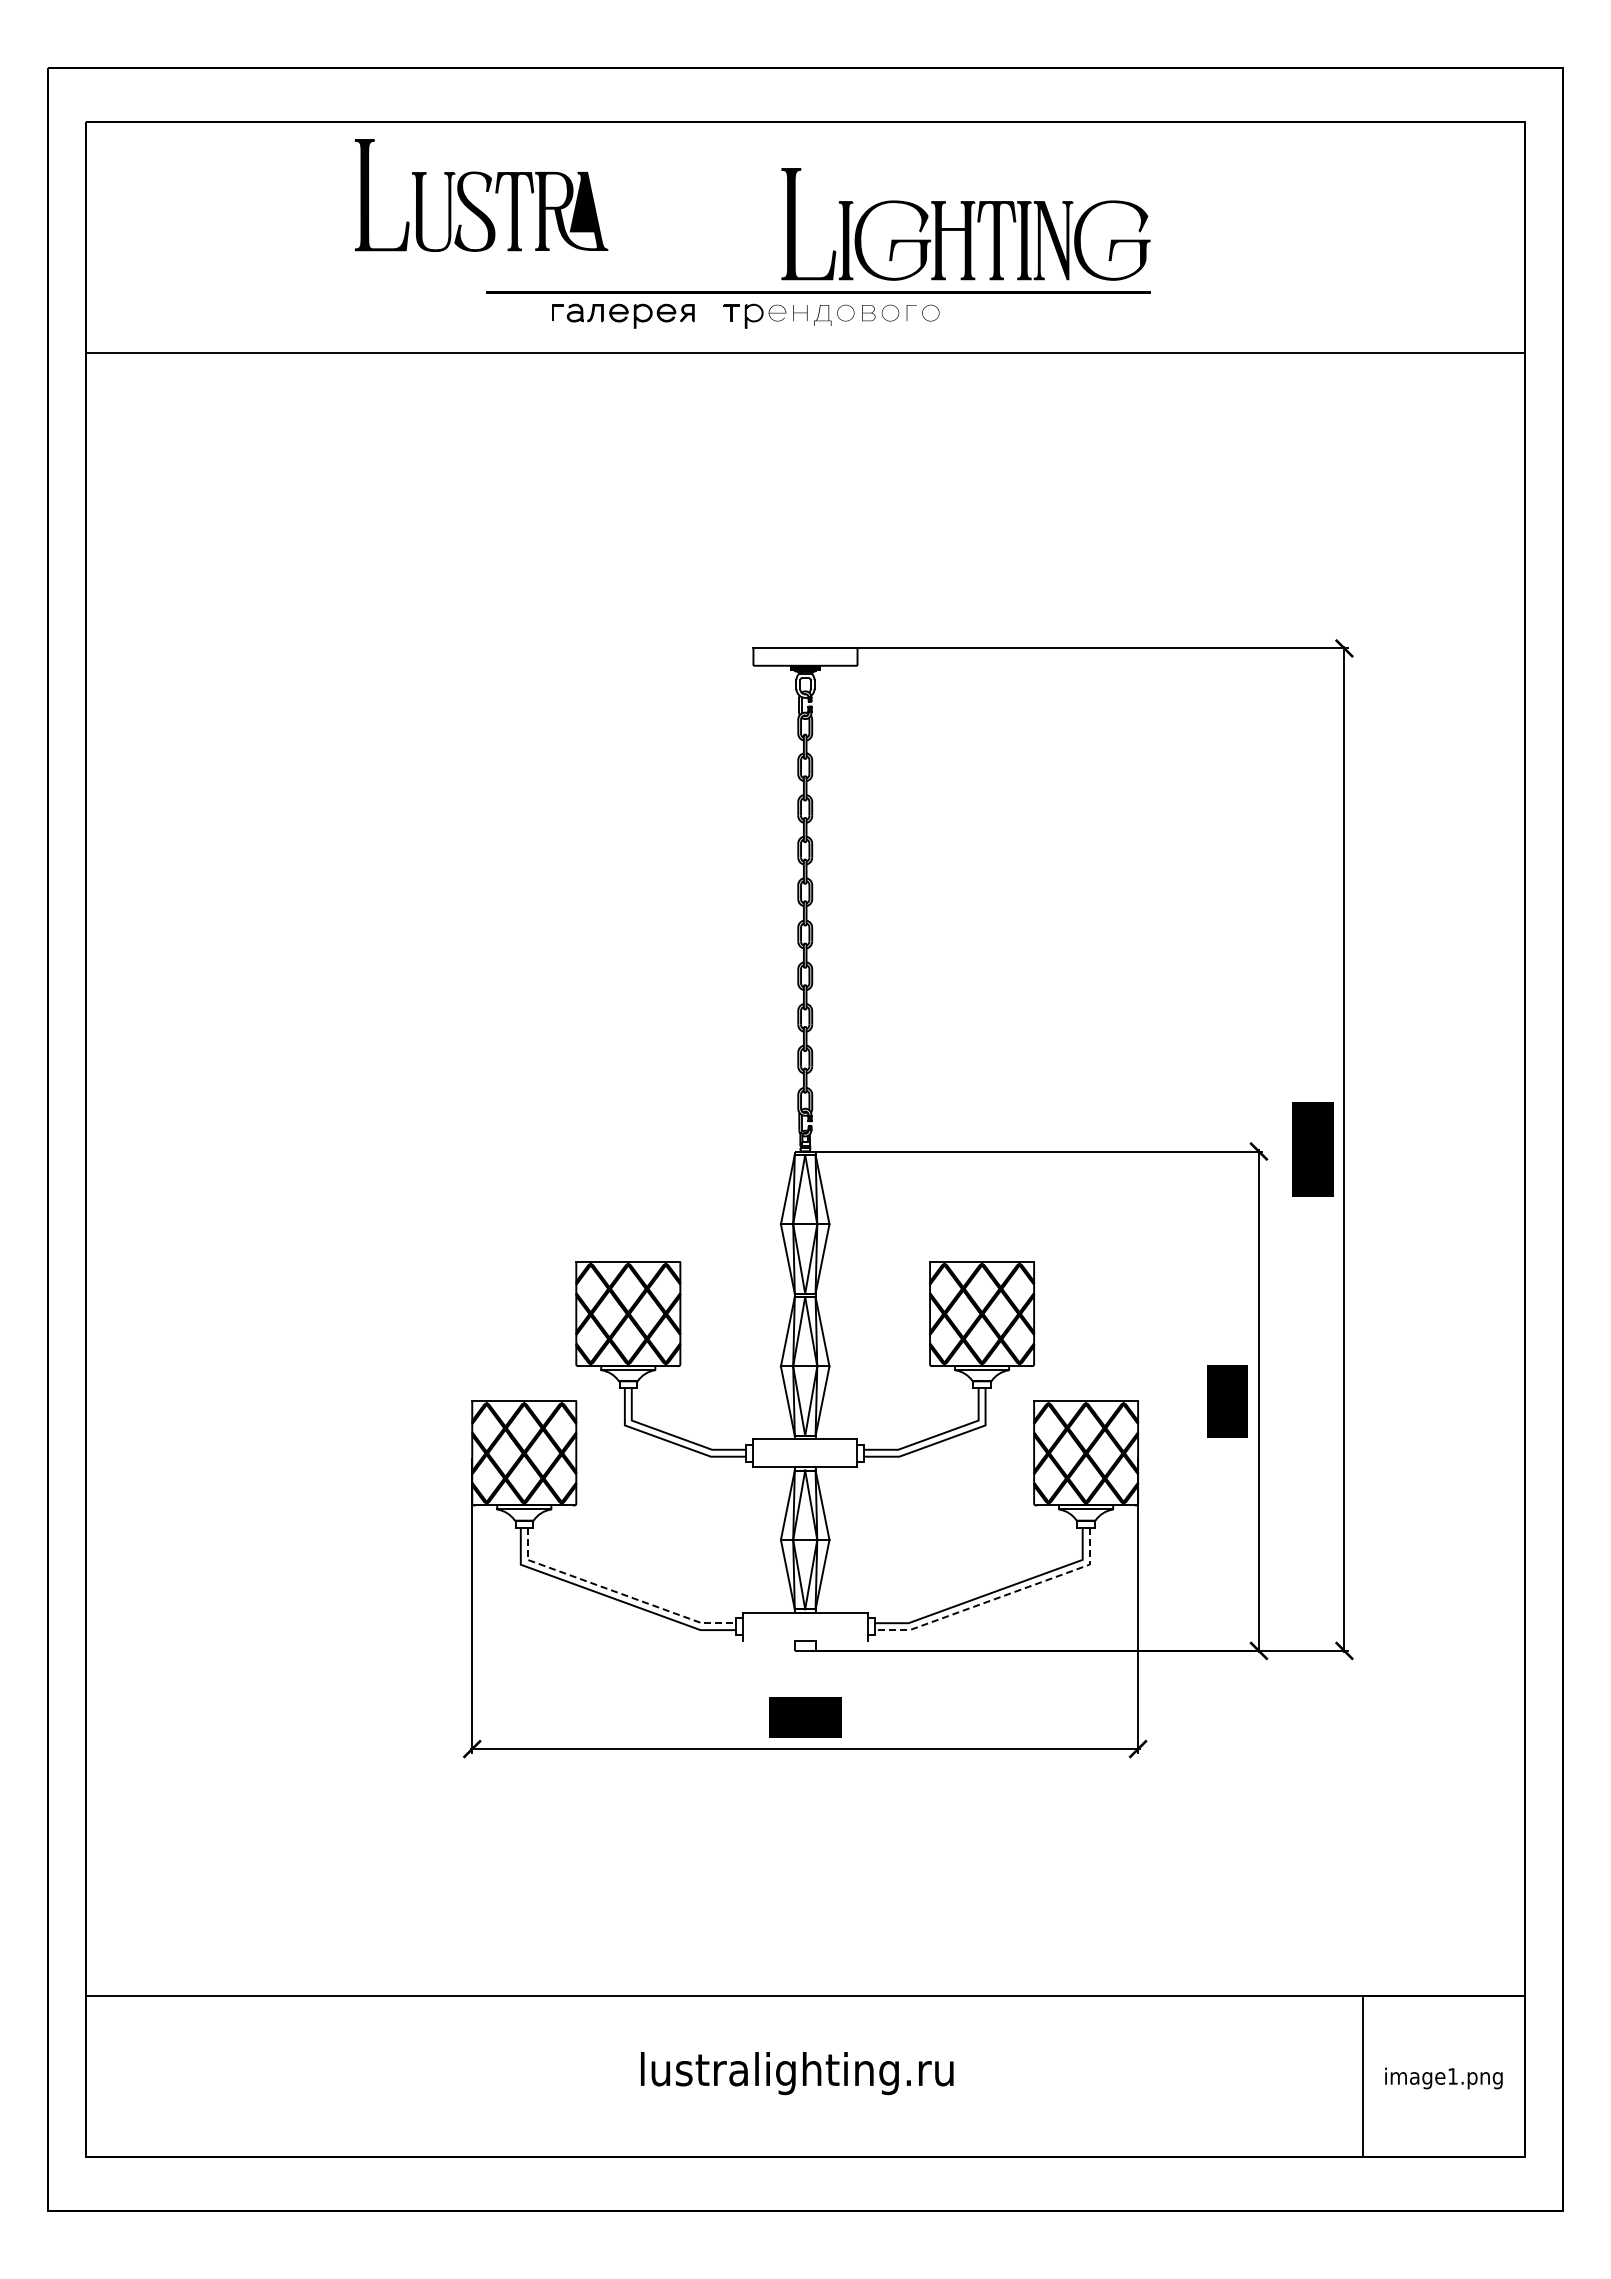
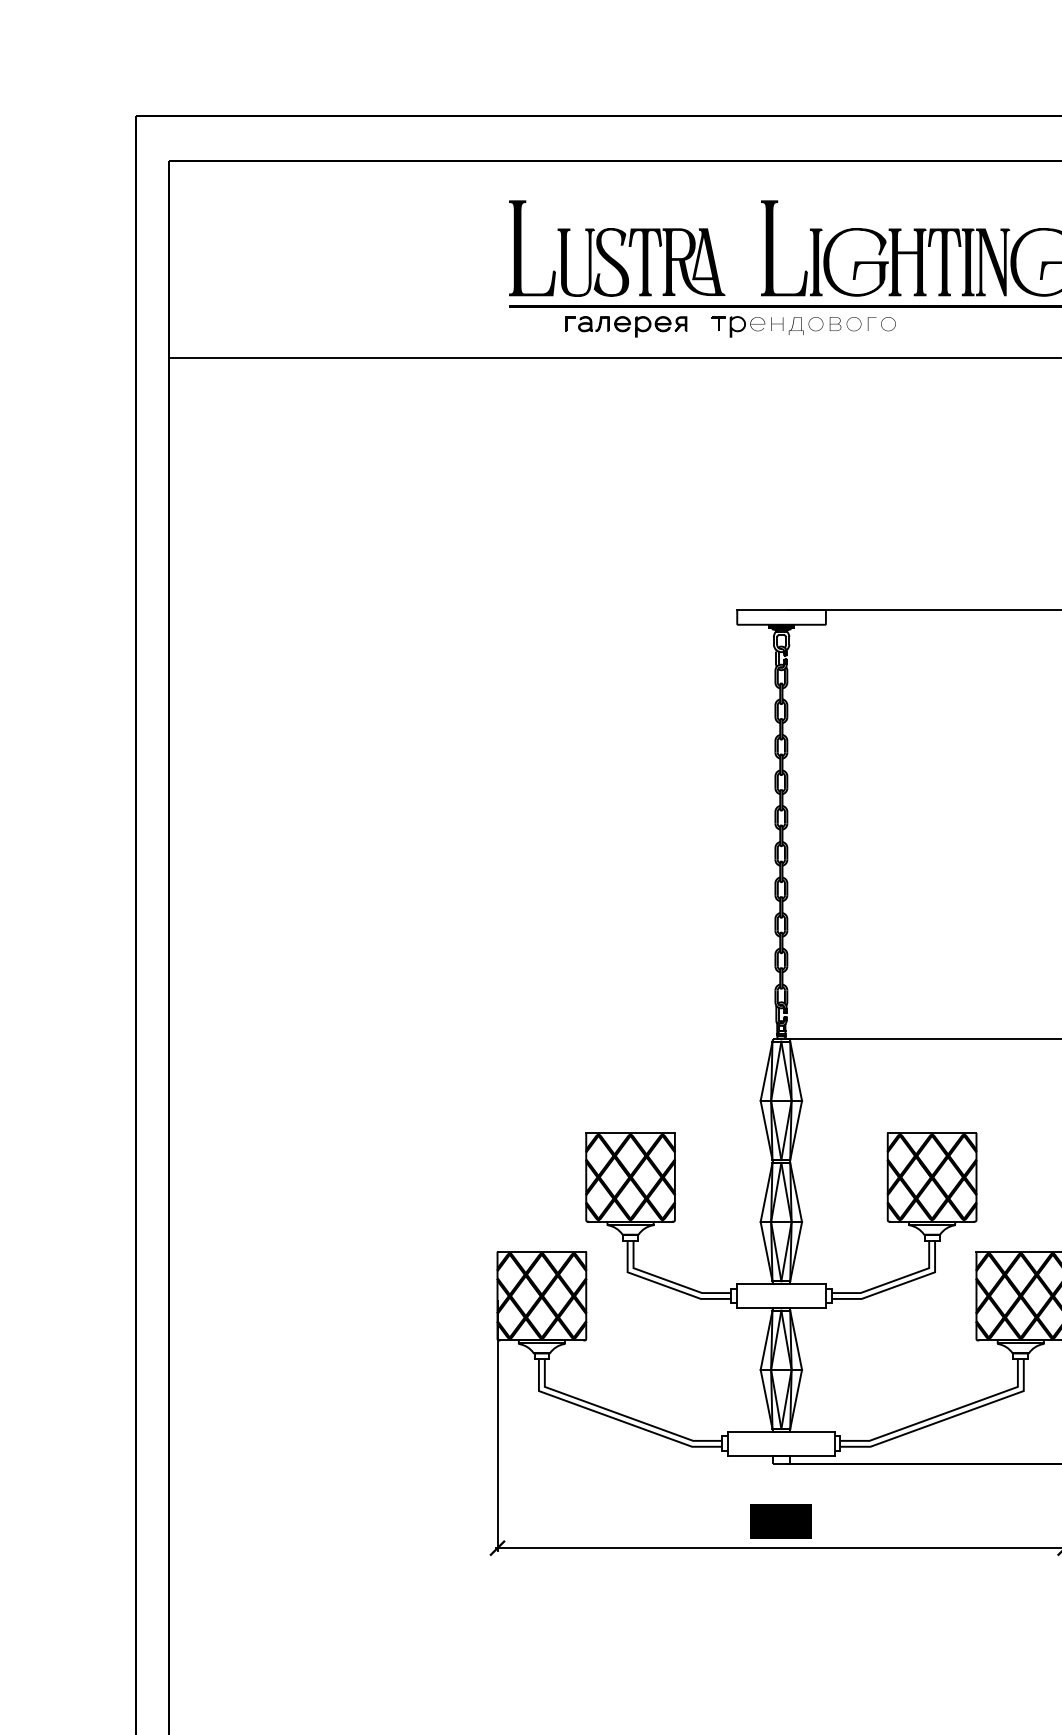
part: (486, 191) -> (621, 245), moved
line: (615, 1591) -> (619, 1413), dashed -> solid
line: (1000, 1597) -> (947, 1418), dashed -> solid
line: (804, 1640) -> (780, 1455), added

